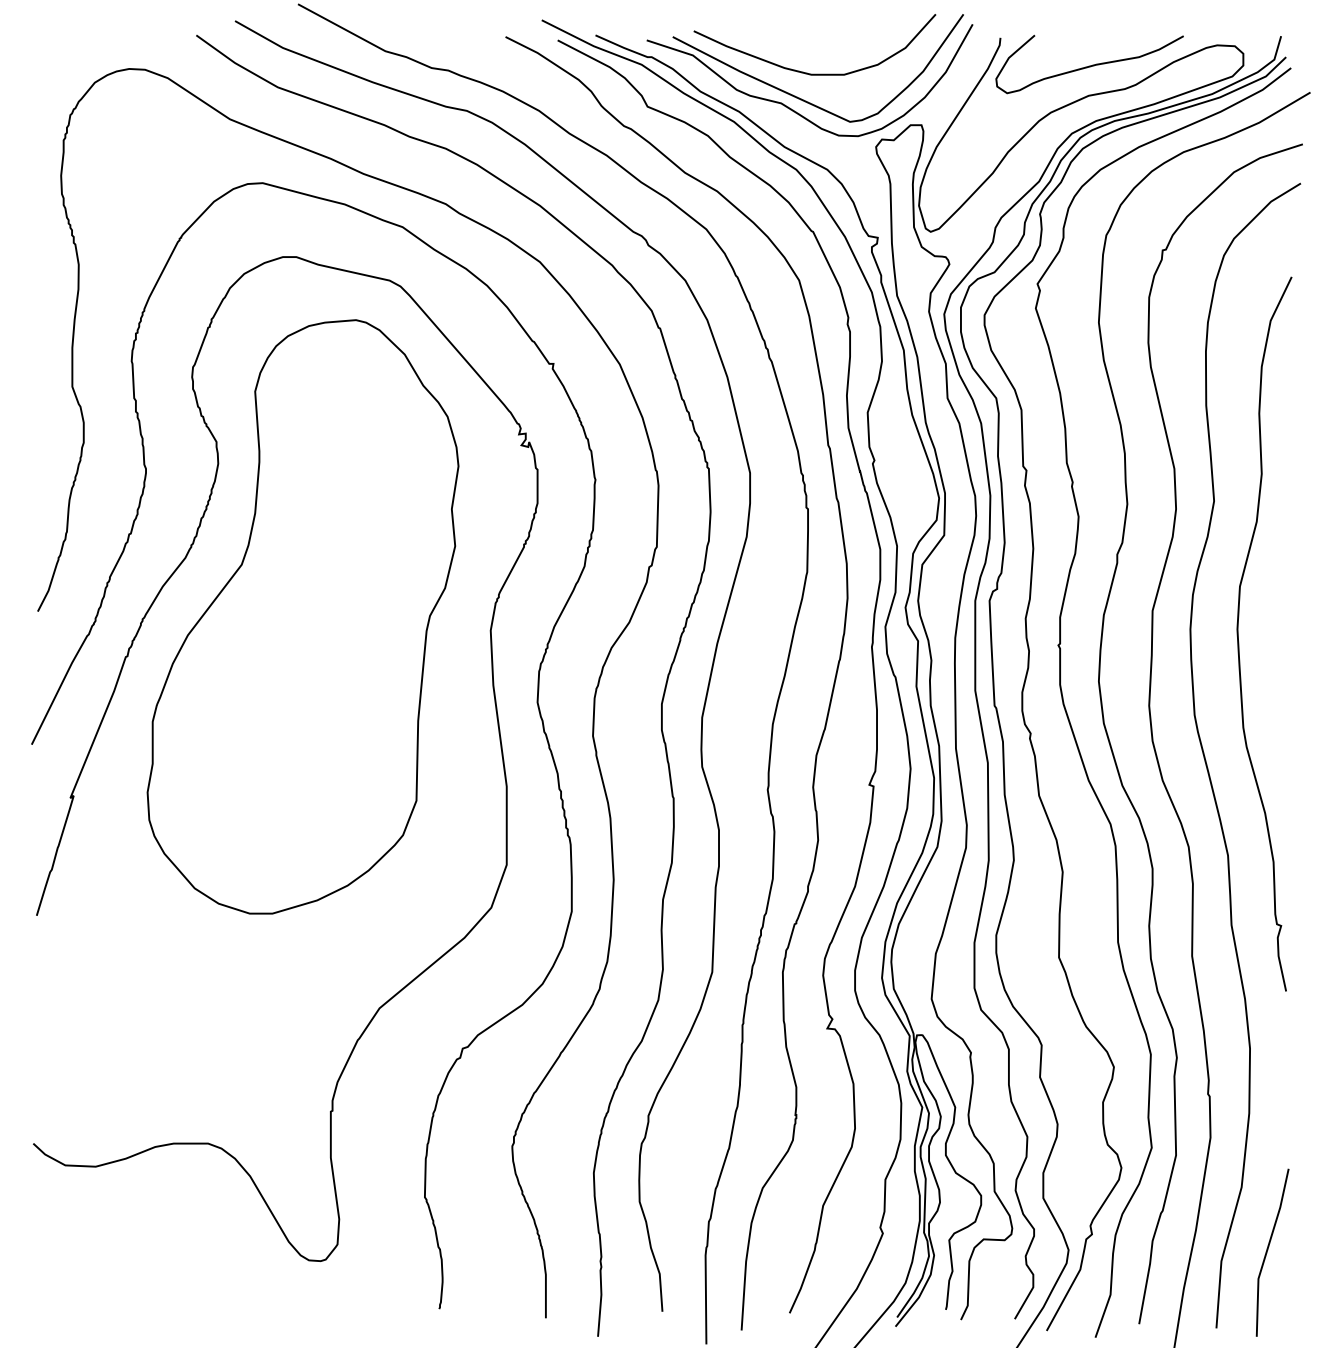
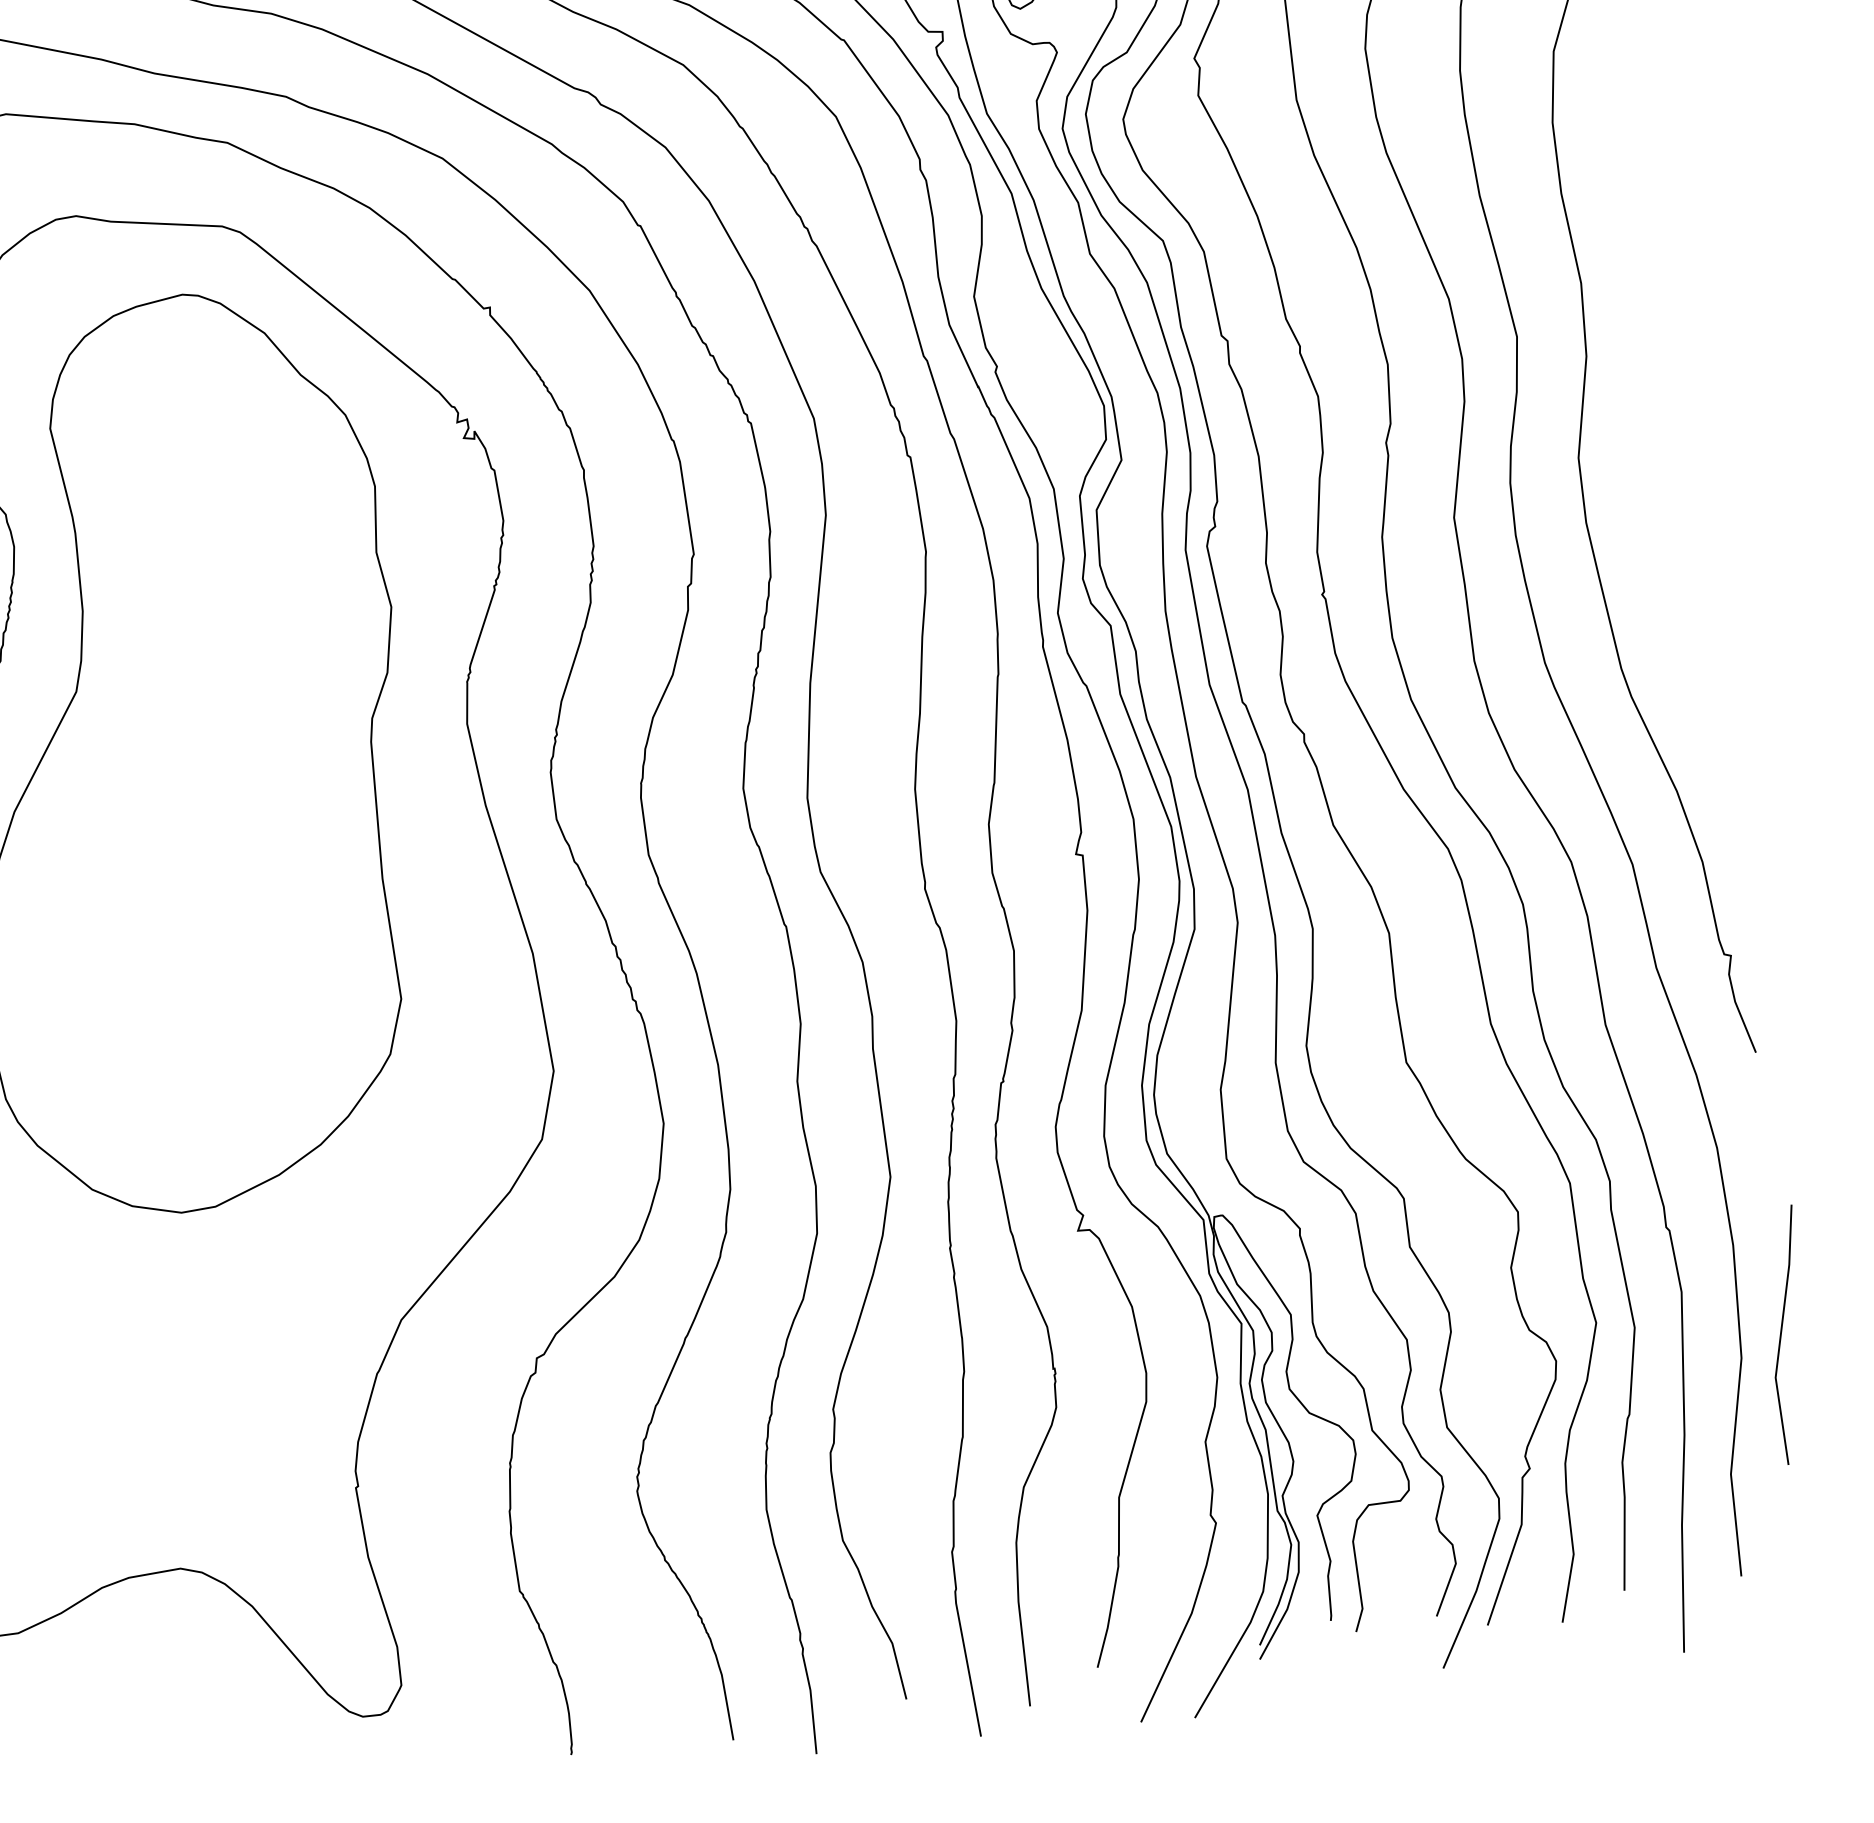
line: (1268, 1250) -> (1783, 1332), moved

